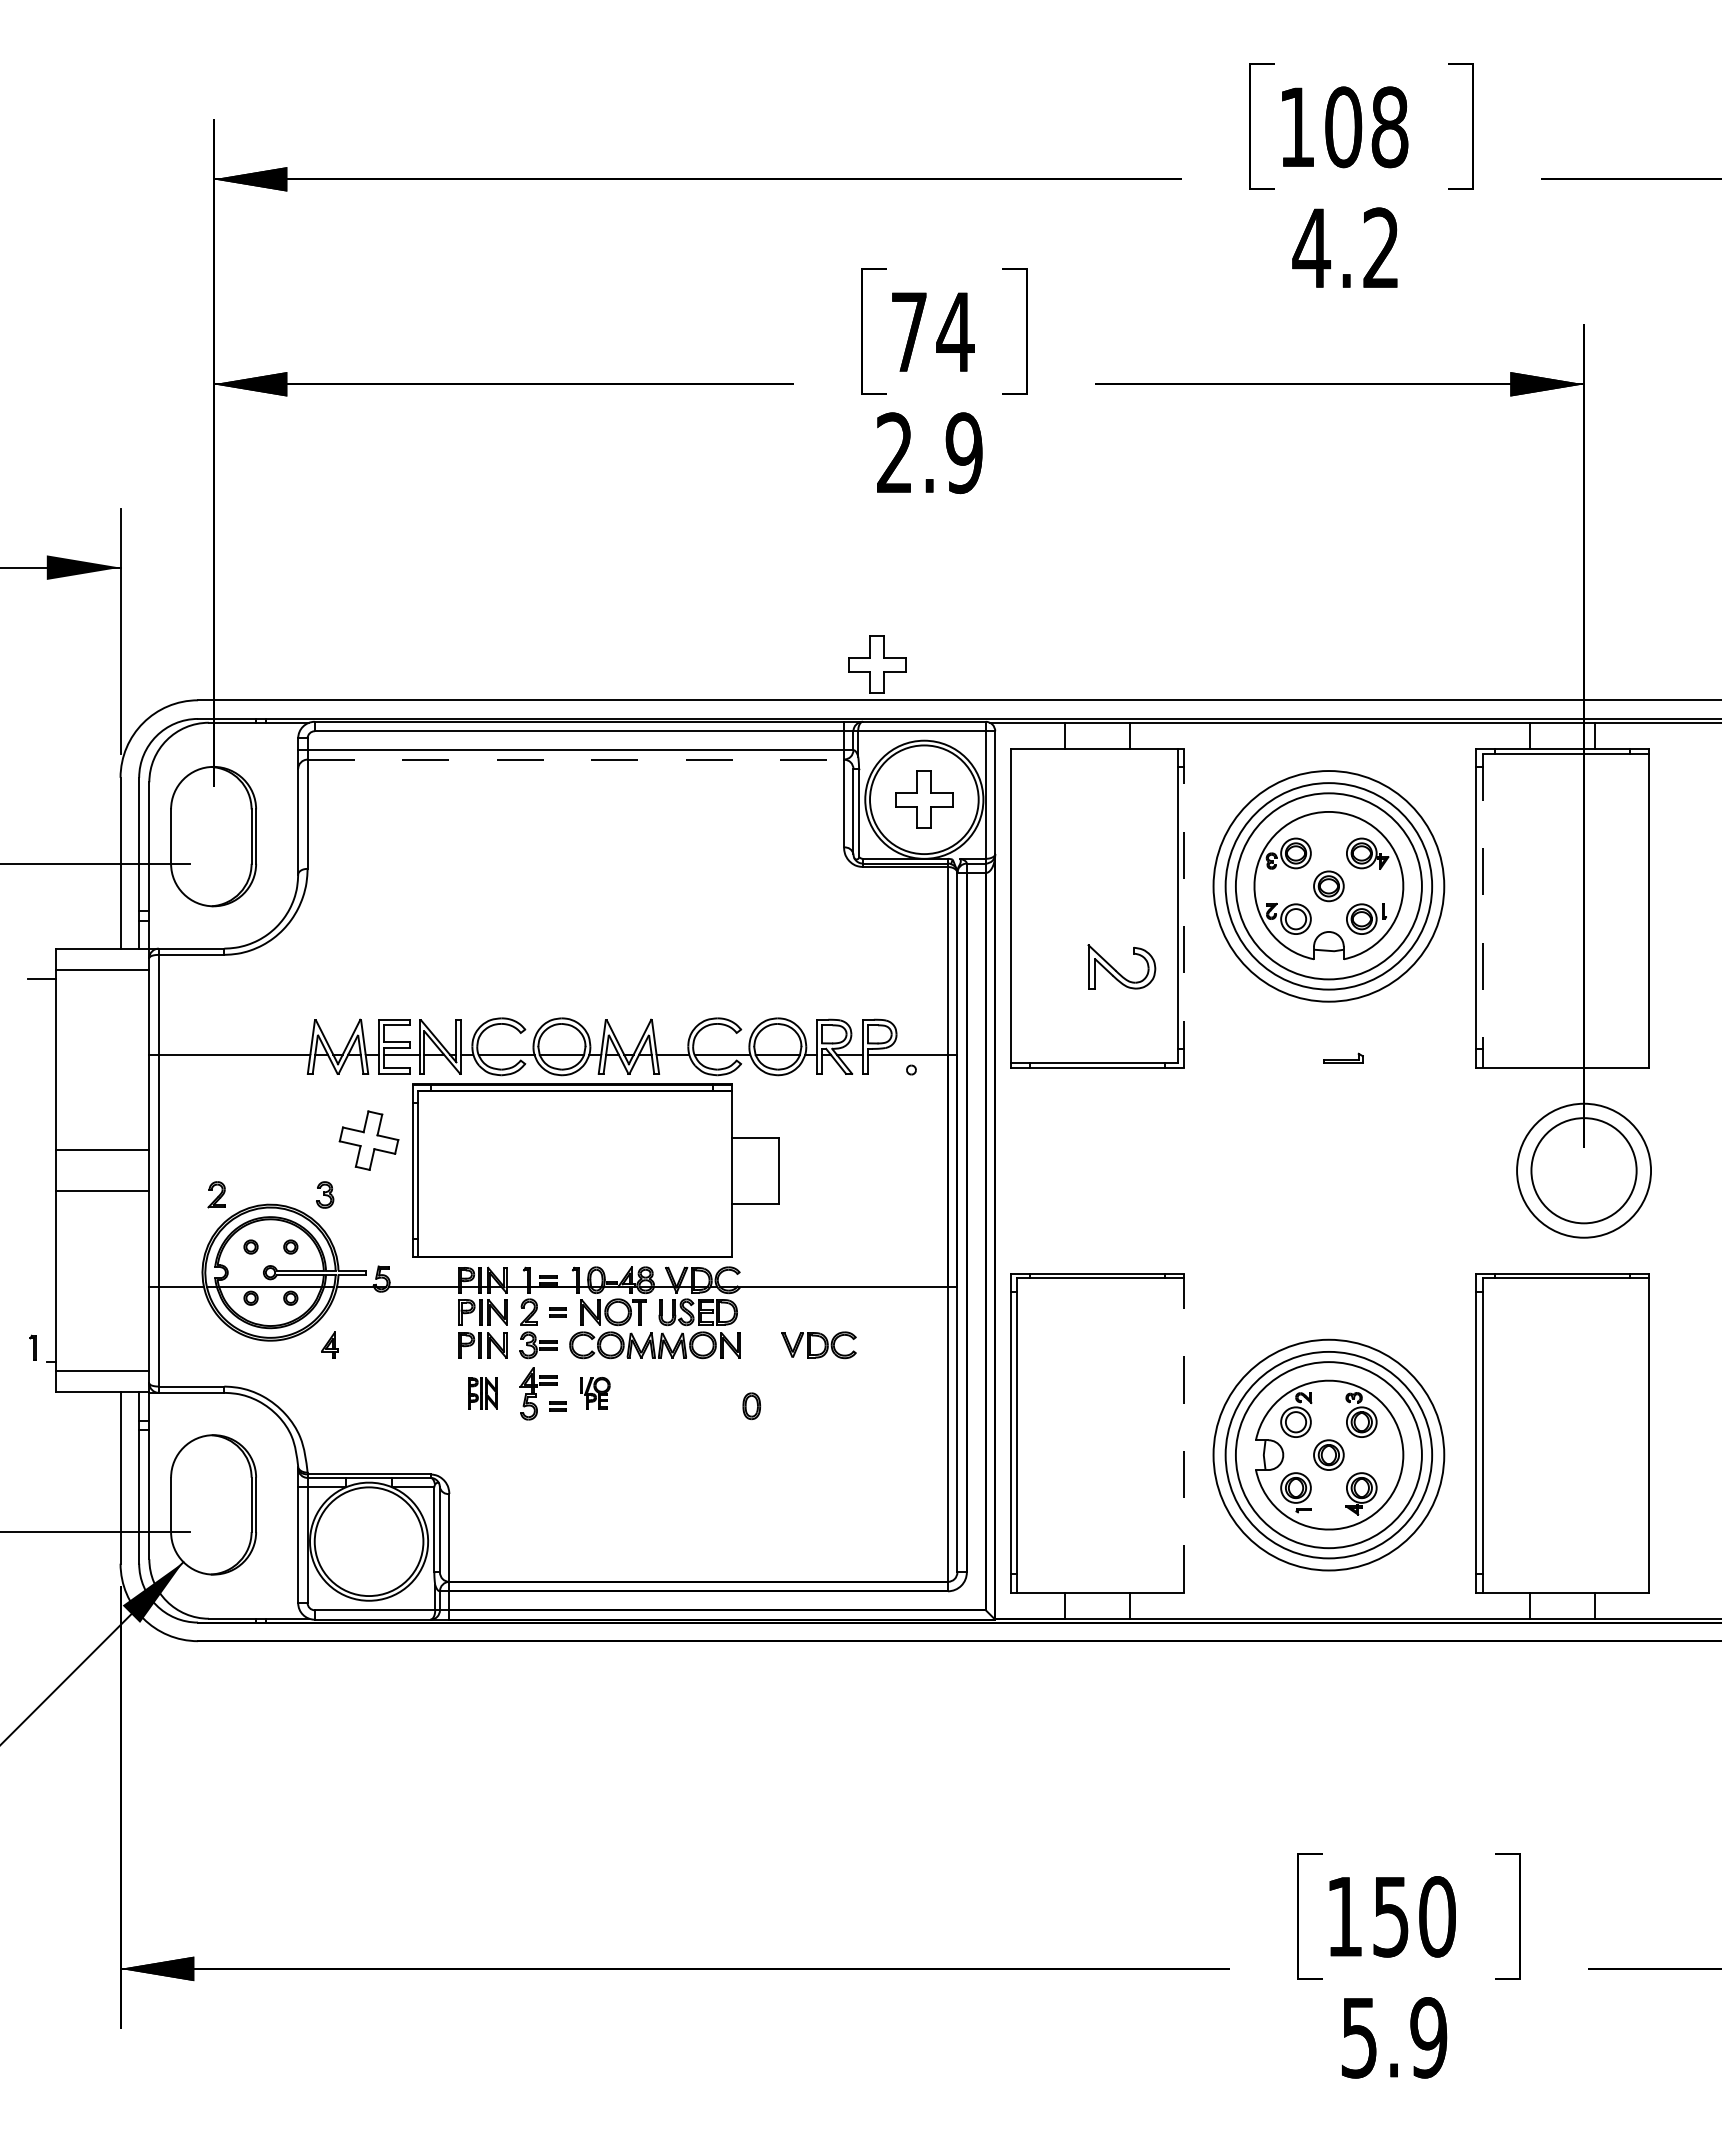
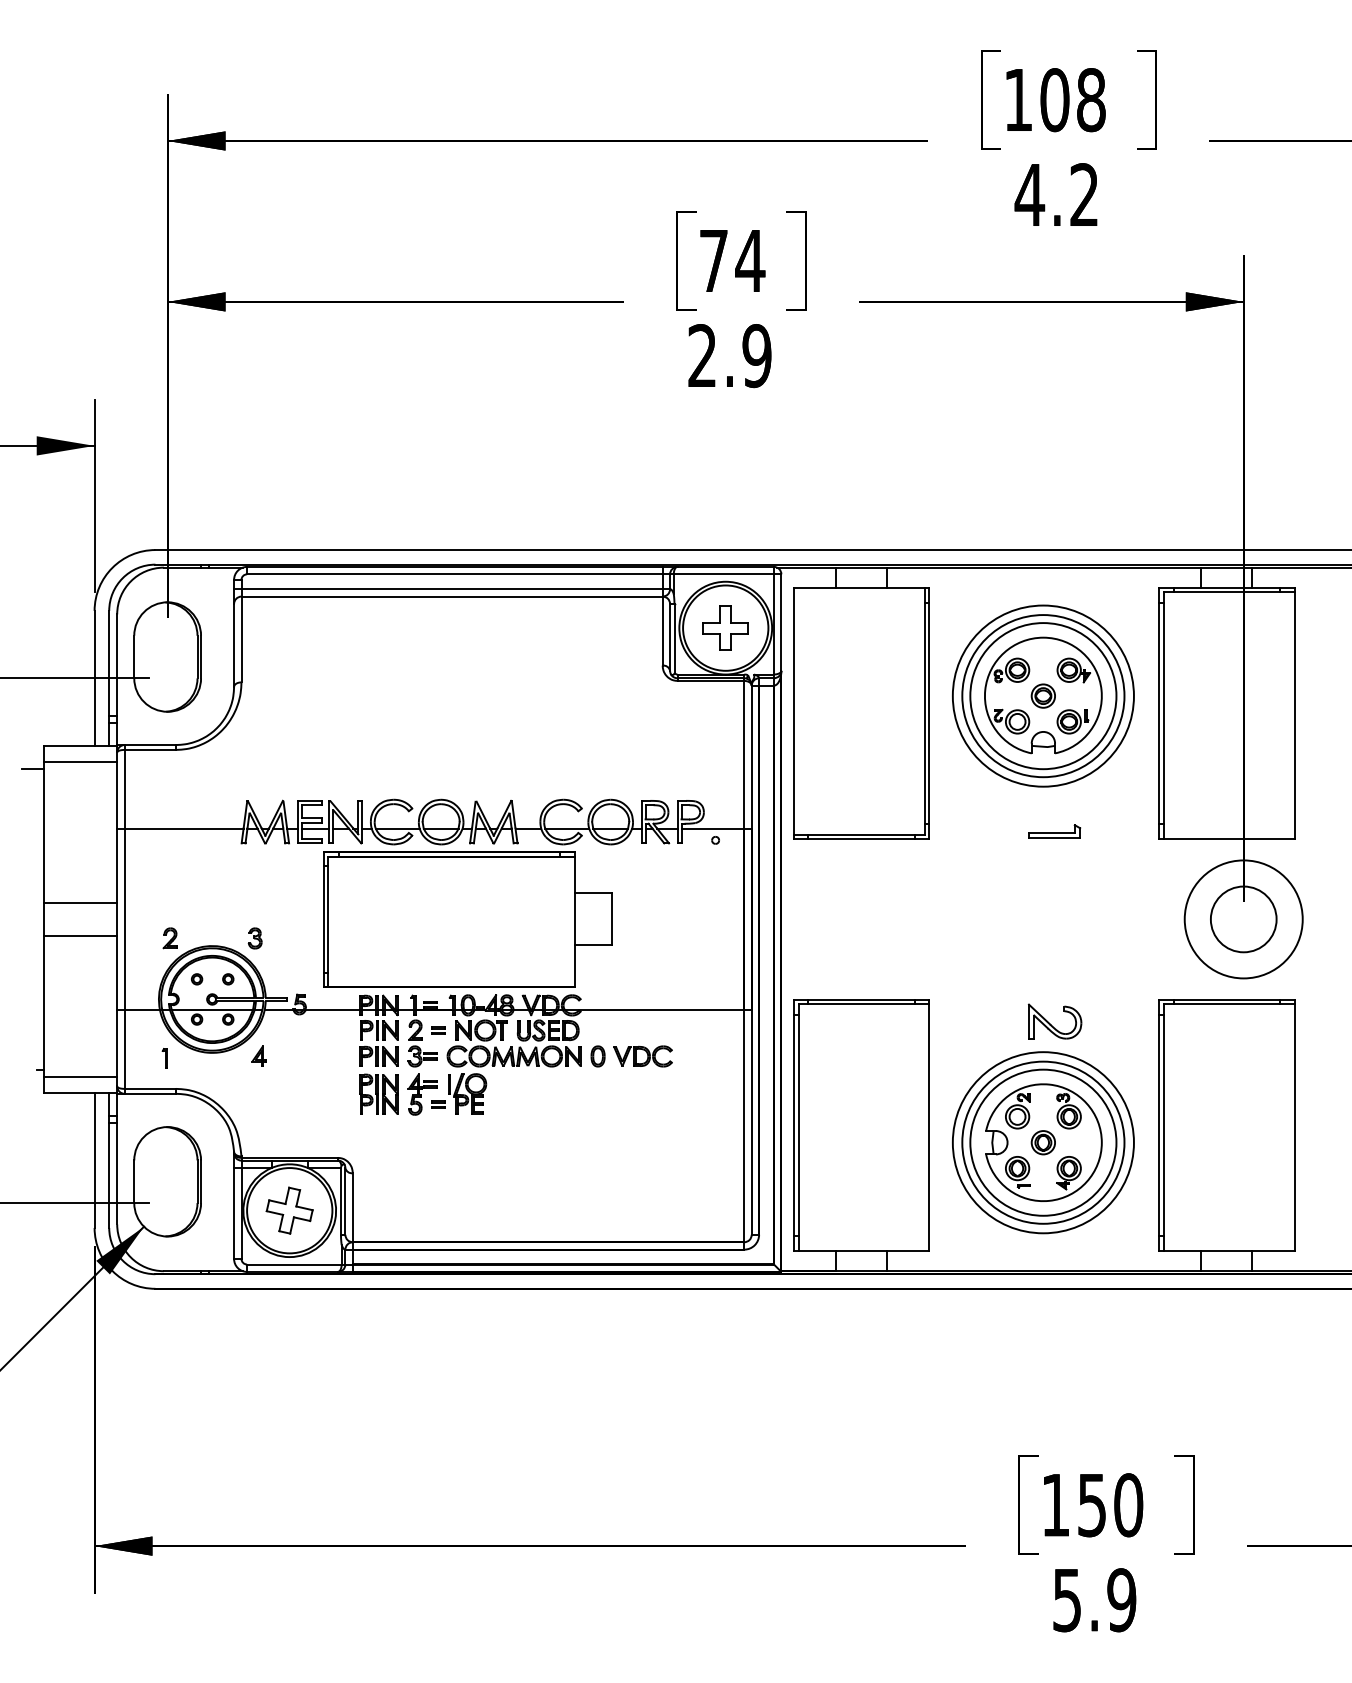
part: (877, 664) -> (688, 521), removed
line: (576, 759) -> (452, 596), dashed -> solid
line: (1183, 908) -> (929, 713), dashed -> solid
line: (1482, 911) -> (1164, 715), dashed -> solid
part: (1116, 970) -> (1050, 1024), moved
part: (1343, 1058) -> (1054, 831), size x1.67
part: (368, 1140) -> (289, 1210), moved
circle: (1583, 1170) -> (1243, 919), size x0.62
circle: (1583, 1170) -> (1243, 919), size x1.43
part: (32, 1347) -> (164, 1058), moved
part: (595, 1392) -> (467, 1093), size x1.67
part: (482, 1393) -> (378, 1094), size x1.67
part: (751, 1406) -> (597, 1056), moved
line: (1183, 1433) -> (929, 1125), dashed -> solid

